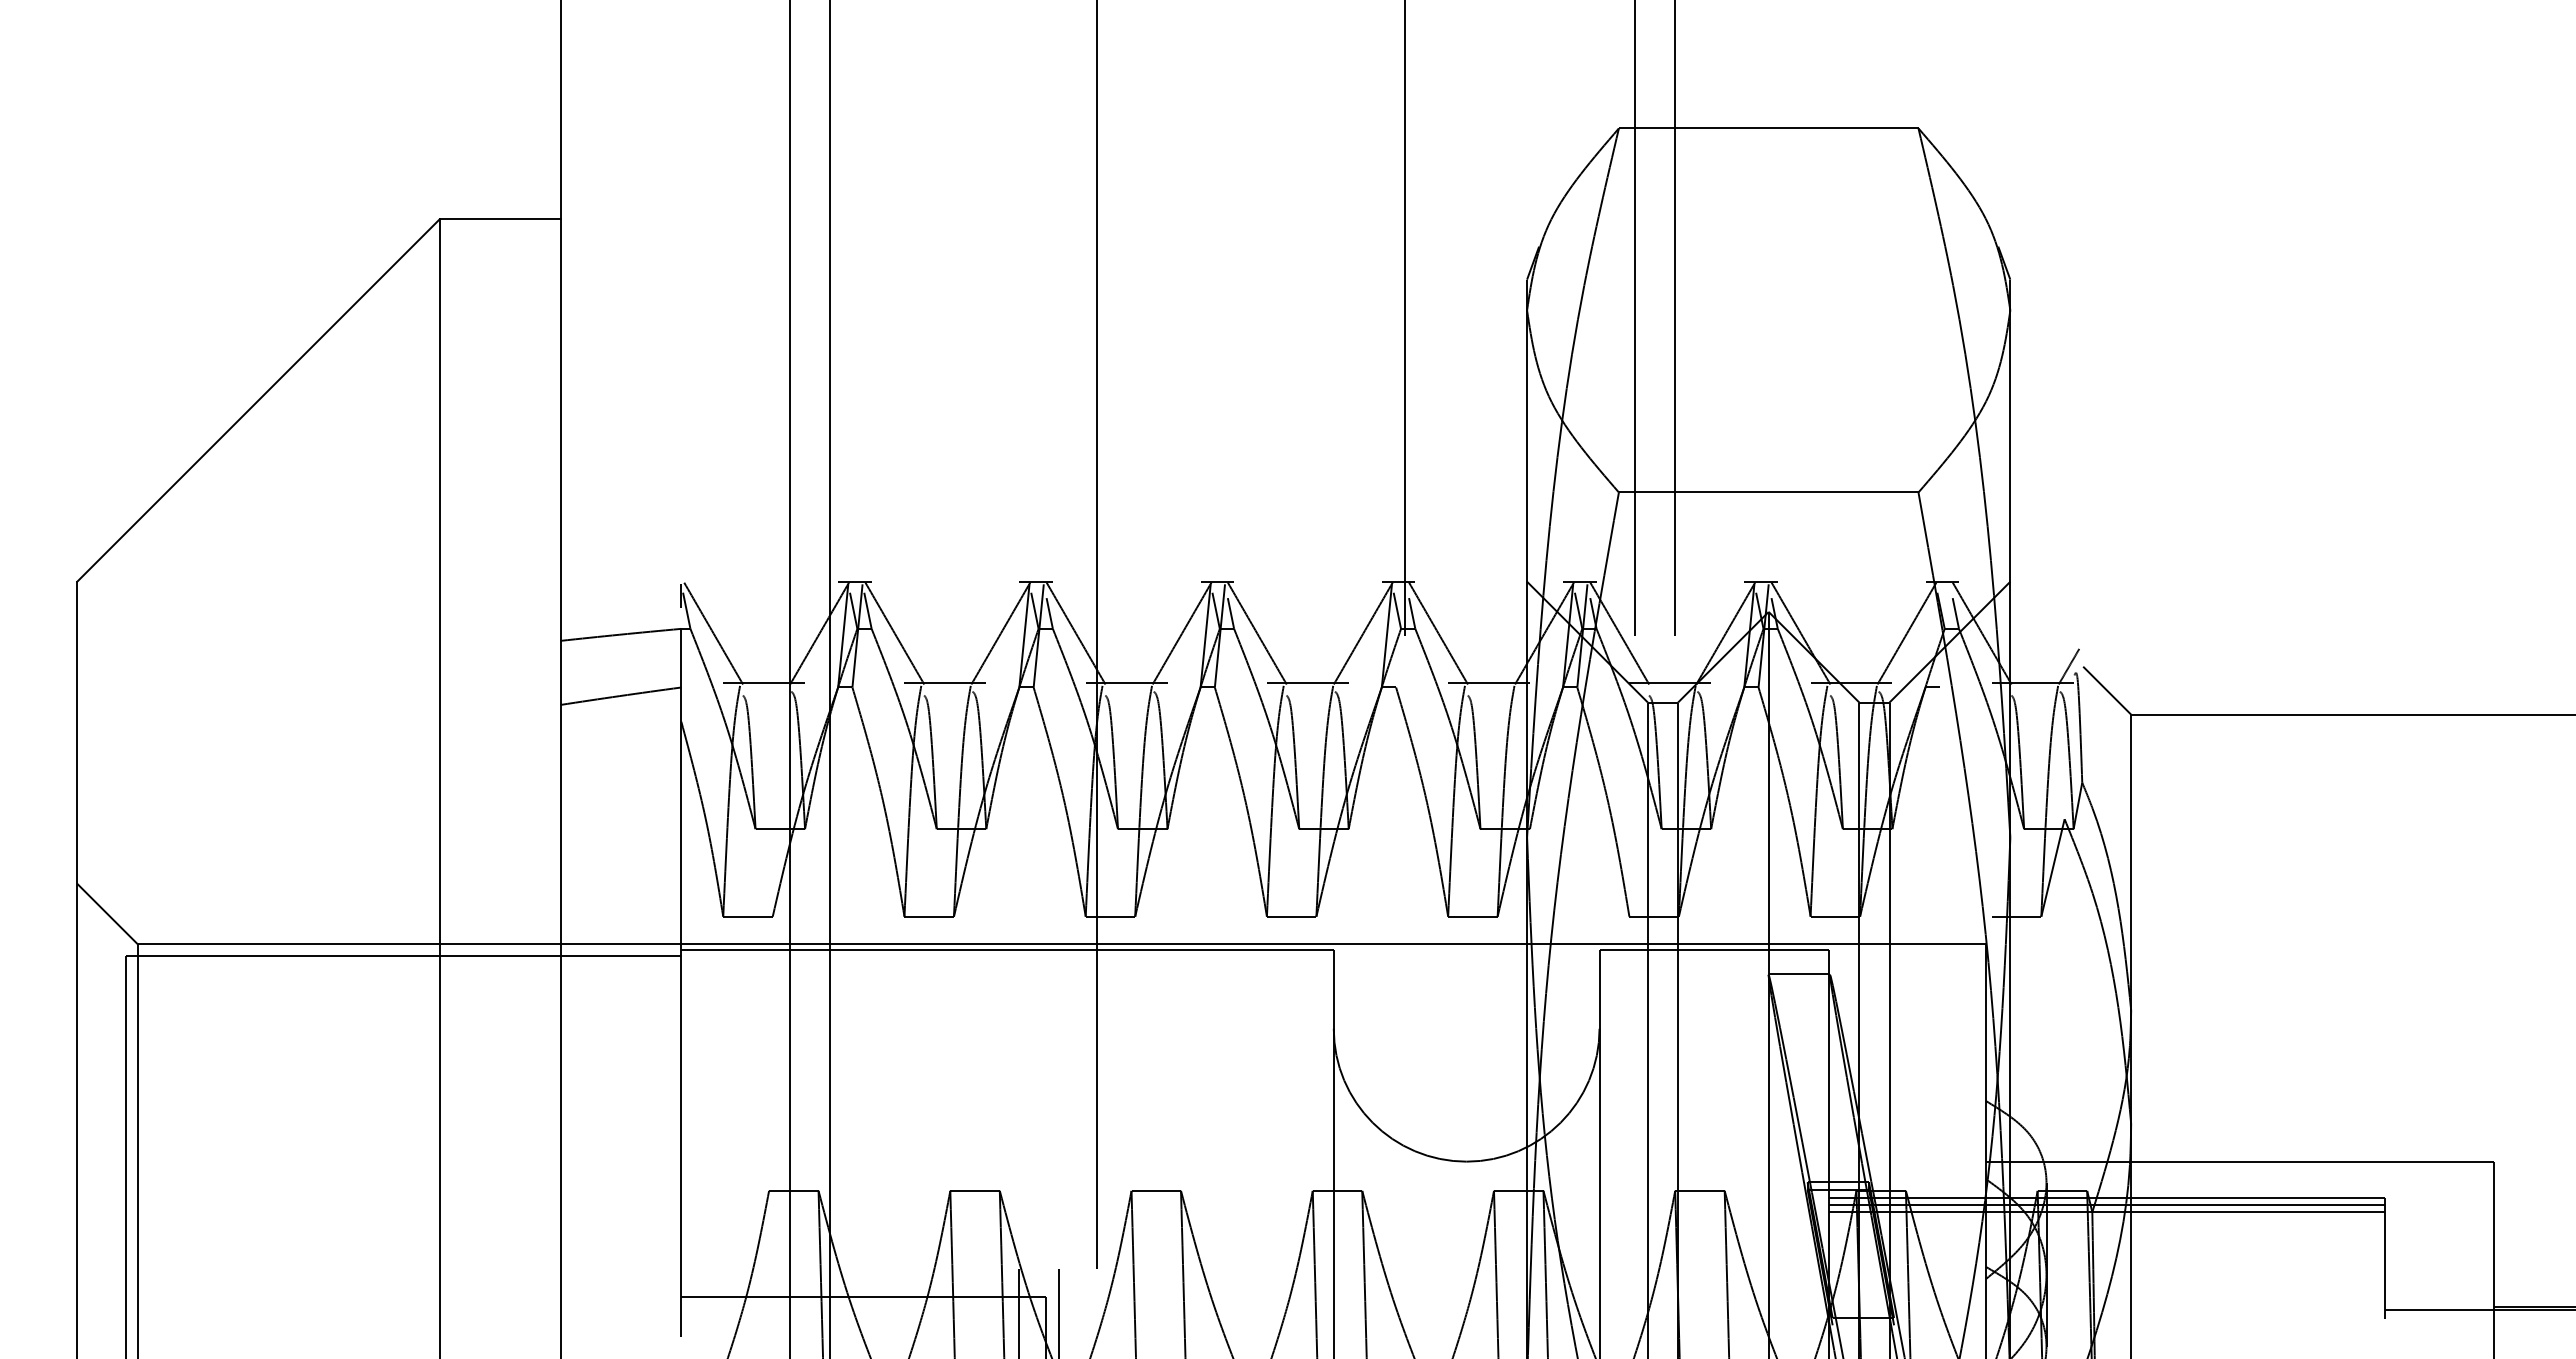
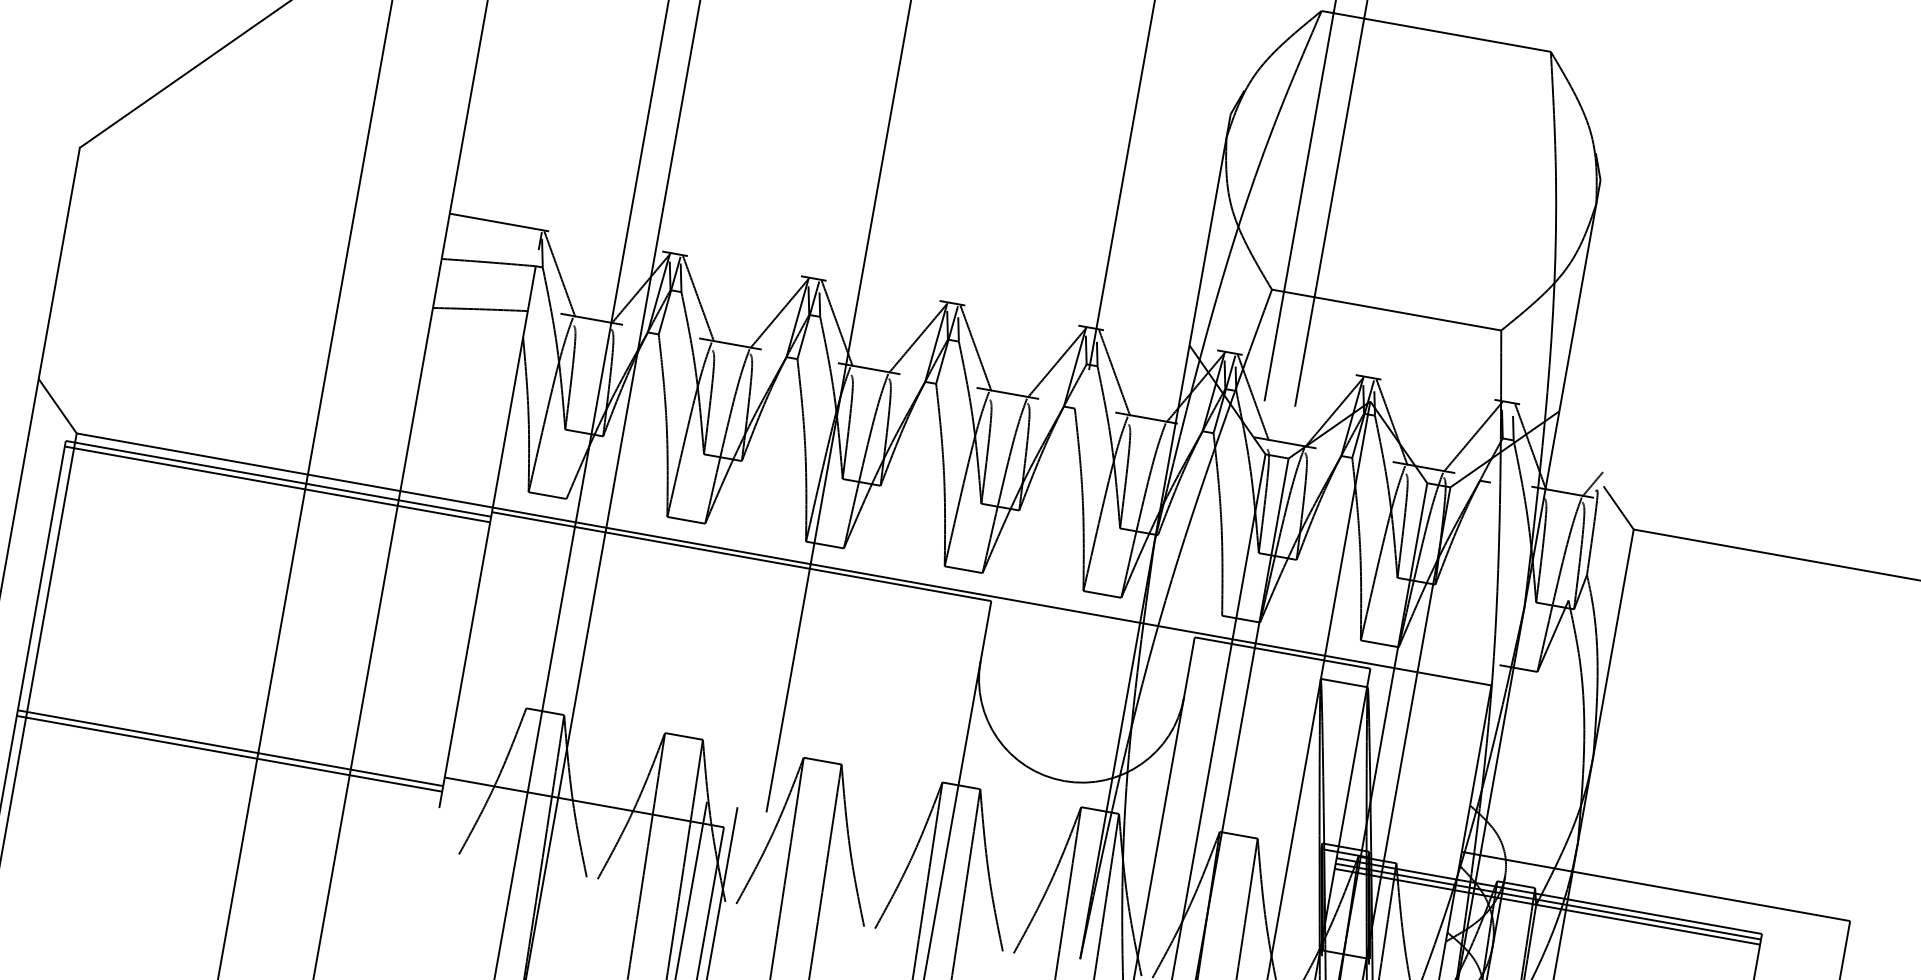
line: (625, 581) -> (499, 222), added
line: (403, 963) -> (277, 484), added
line: (403, 1308) -> (230, 748), added
line: (403, 1315) -> (229, 753), added

